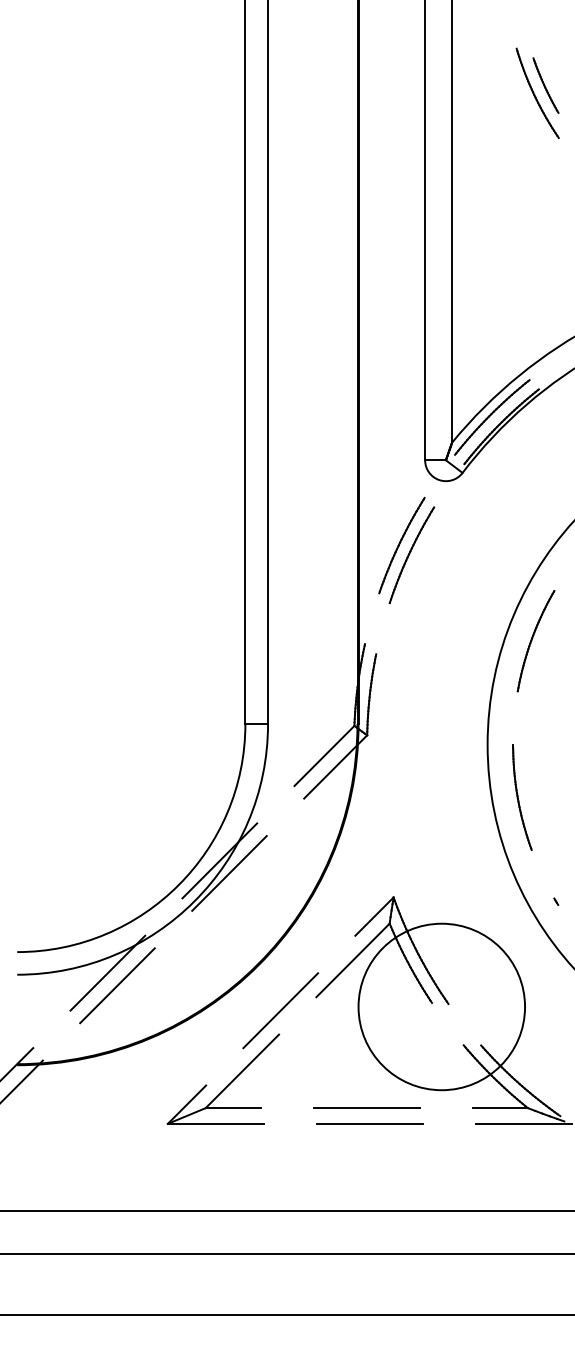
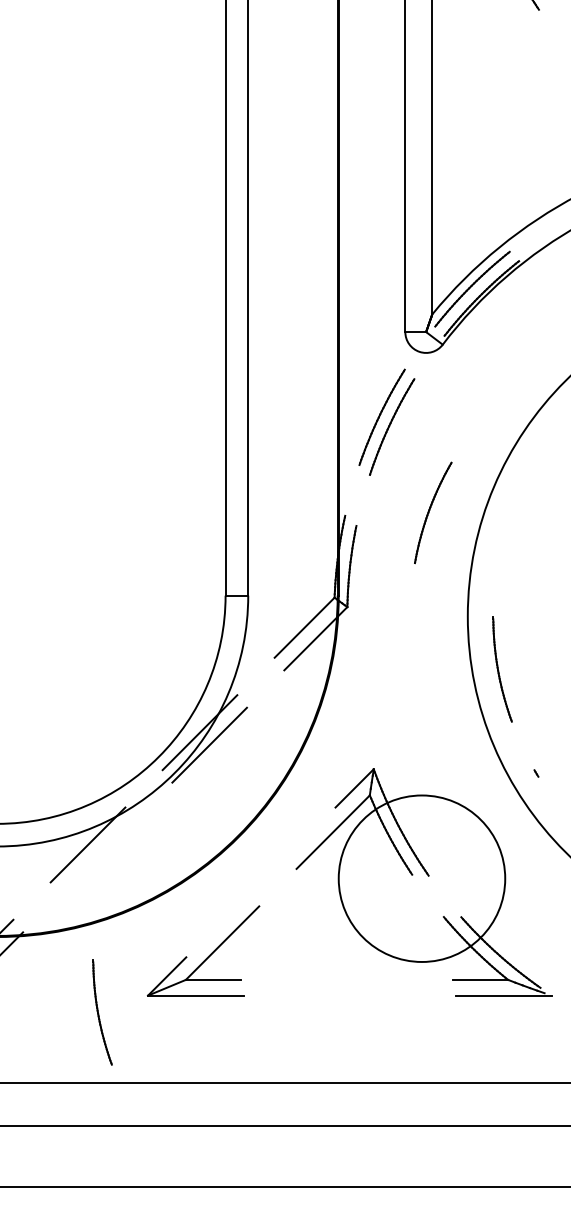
part: (535, 641) -> (432, 513), moved
line: (117, 985) -> (97, 857), removed
line: (280, 1010) -> (260, 882), removed
line: (366, 1107) -> (346, 979), removed
line: (369, 1123) -> (349, 995), removed
part: (122, 1140) -> (102, 1012), added

